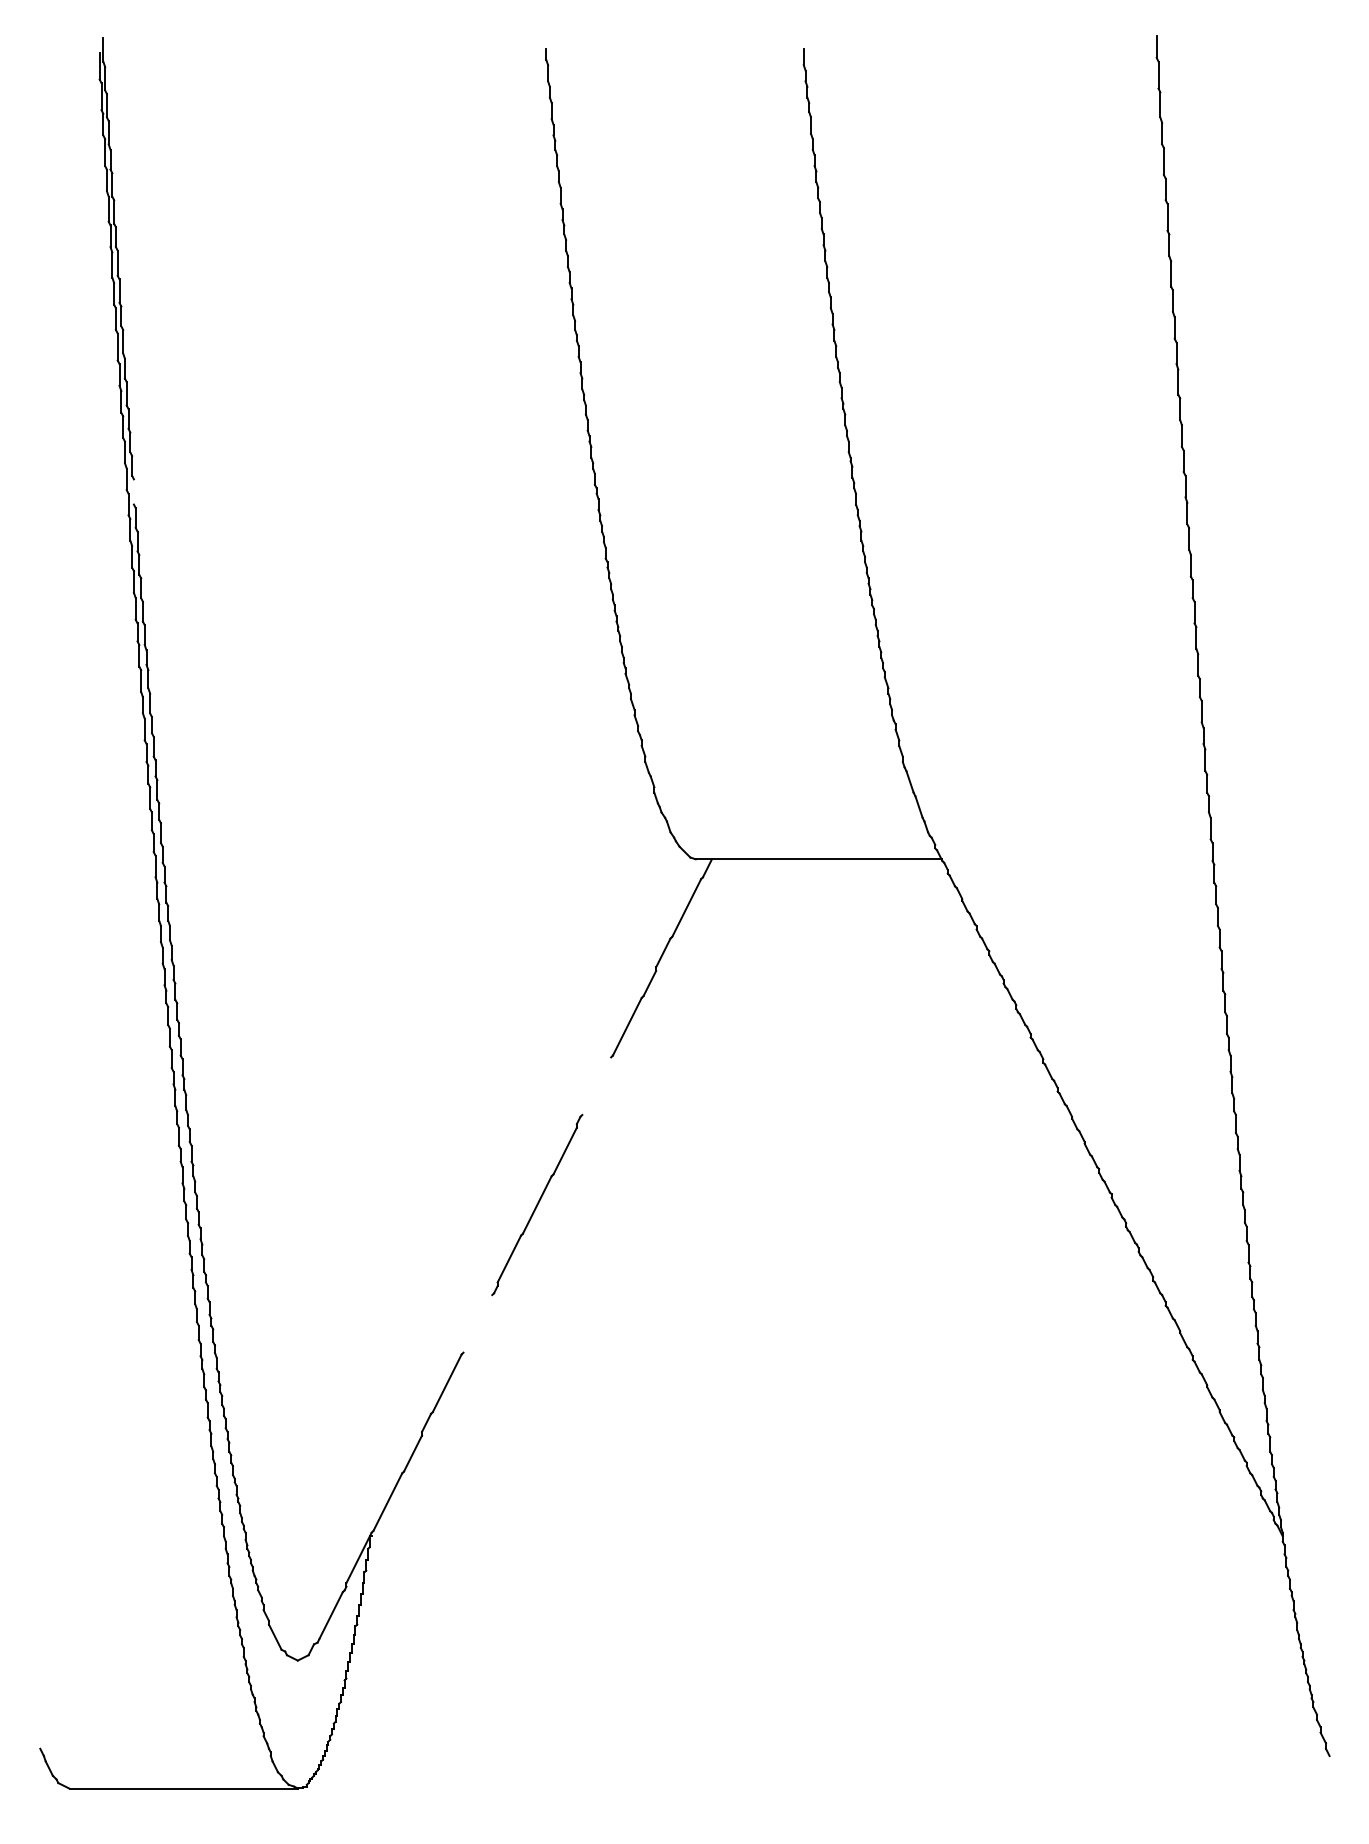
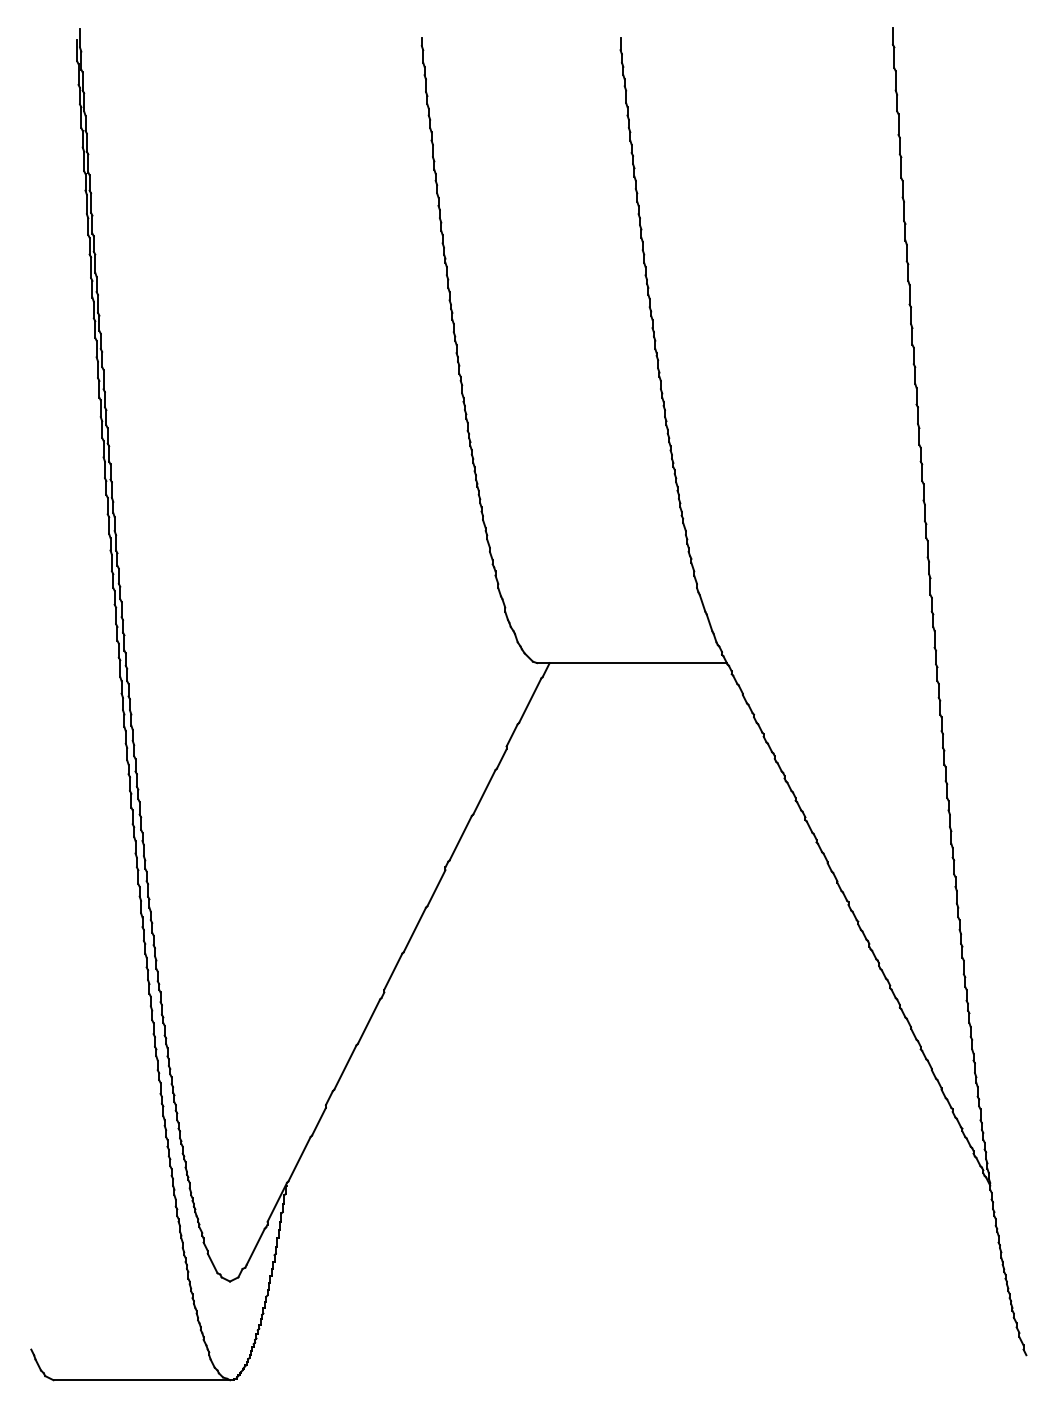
line: (133, 491) -> (103, 379), added
line: (596, 1086) -> (460, 838), added
line: (477, 1323) -> (368, 1021), added

